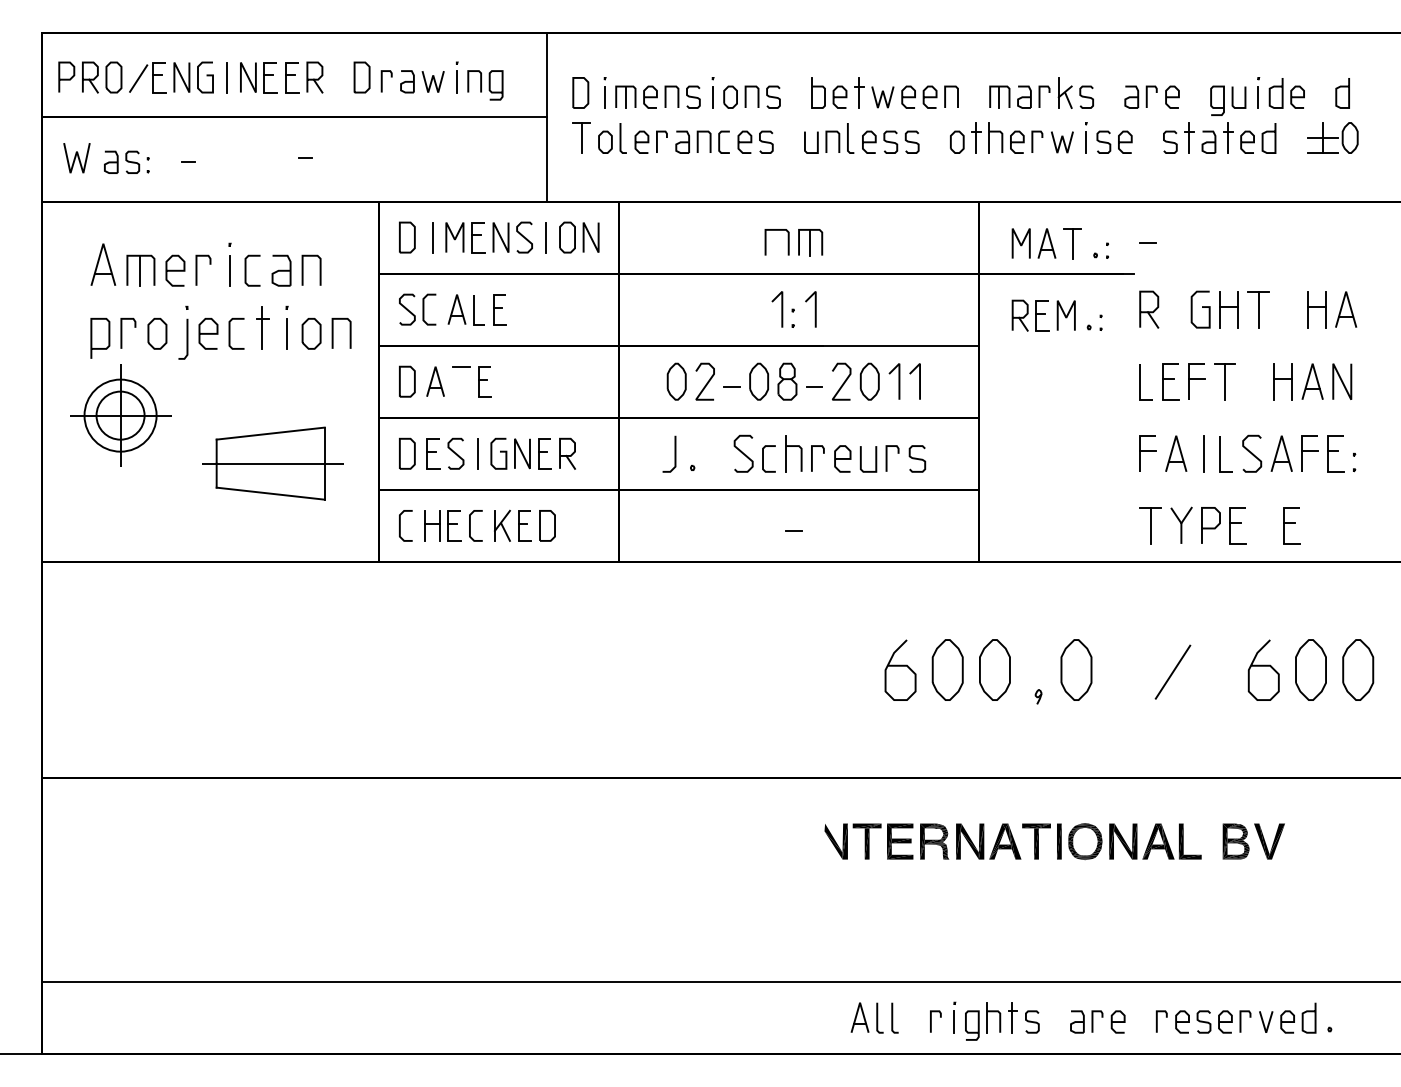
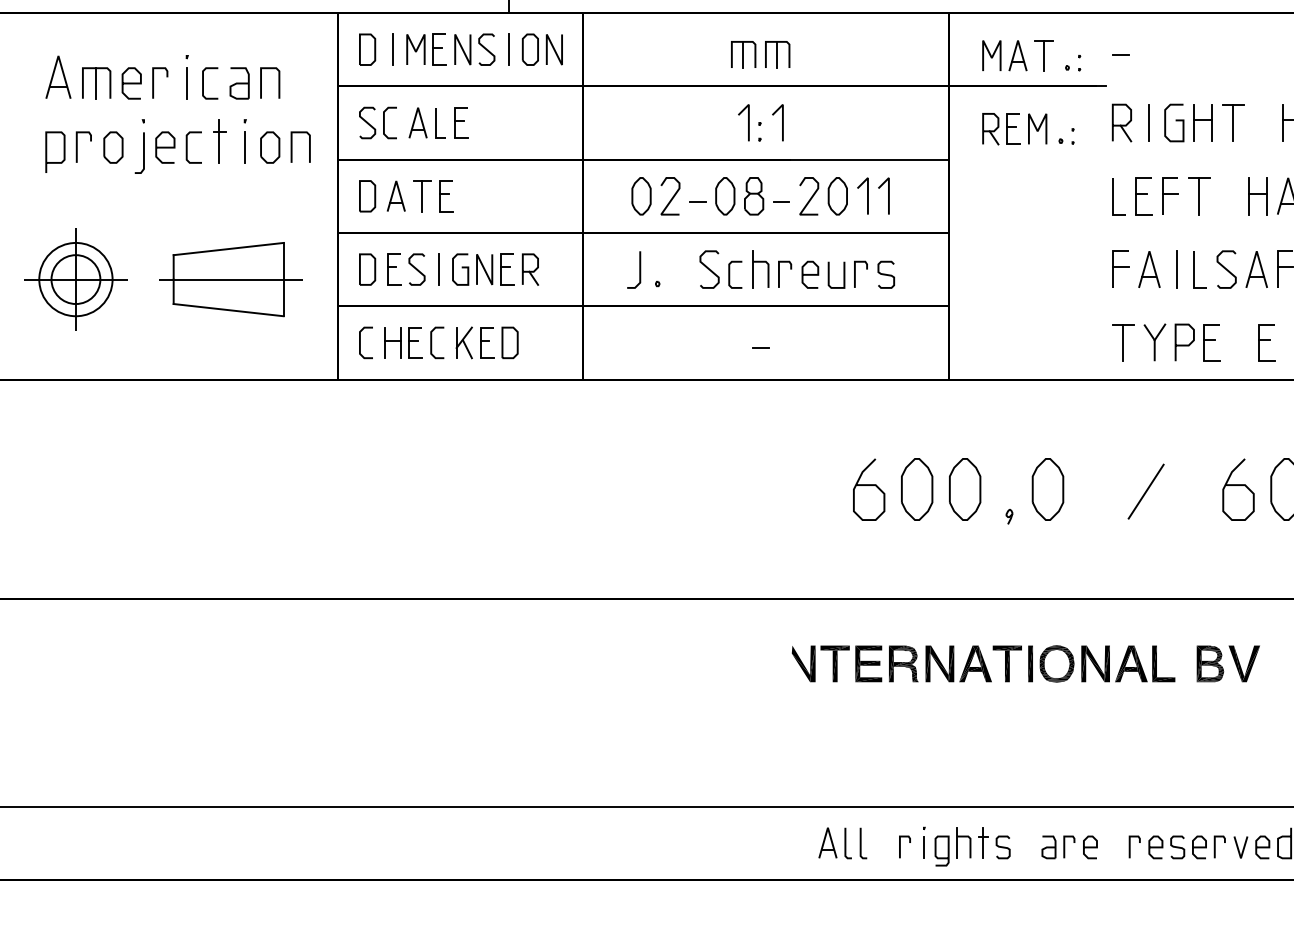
line: (776, 242) -> (742, 54), added
line: (1175, 309) -> (1148, 122), added
line: (461, 381) -> (422, 196), added
part: (120, 415) -> (75, 279), moved

